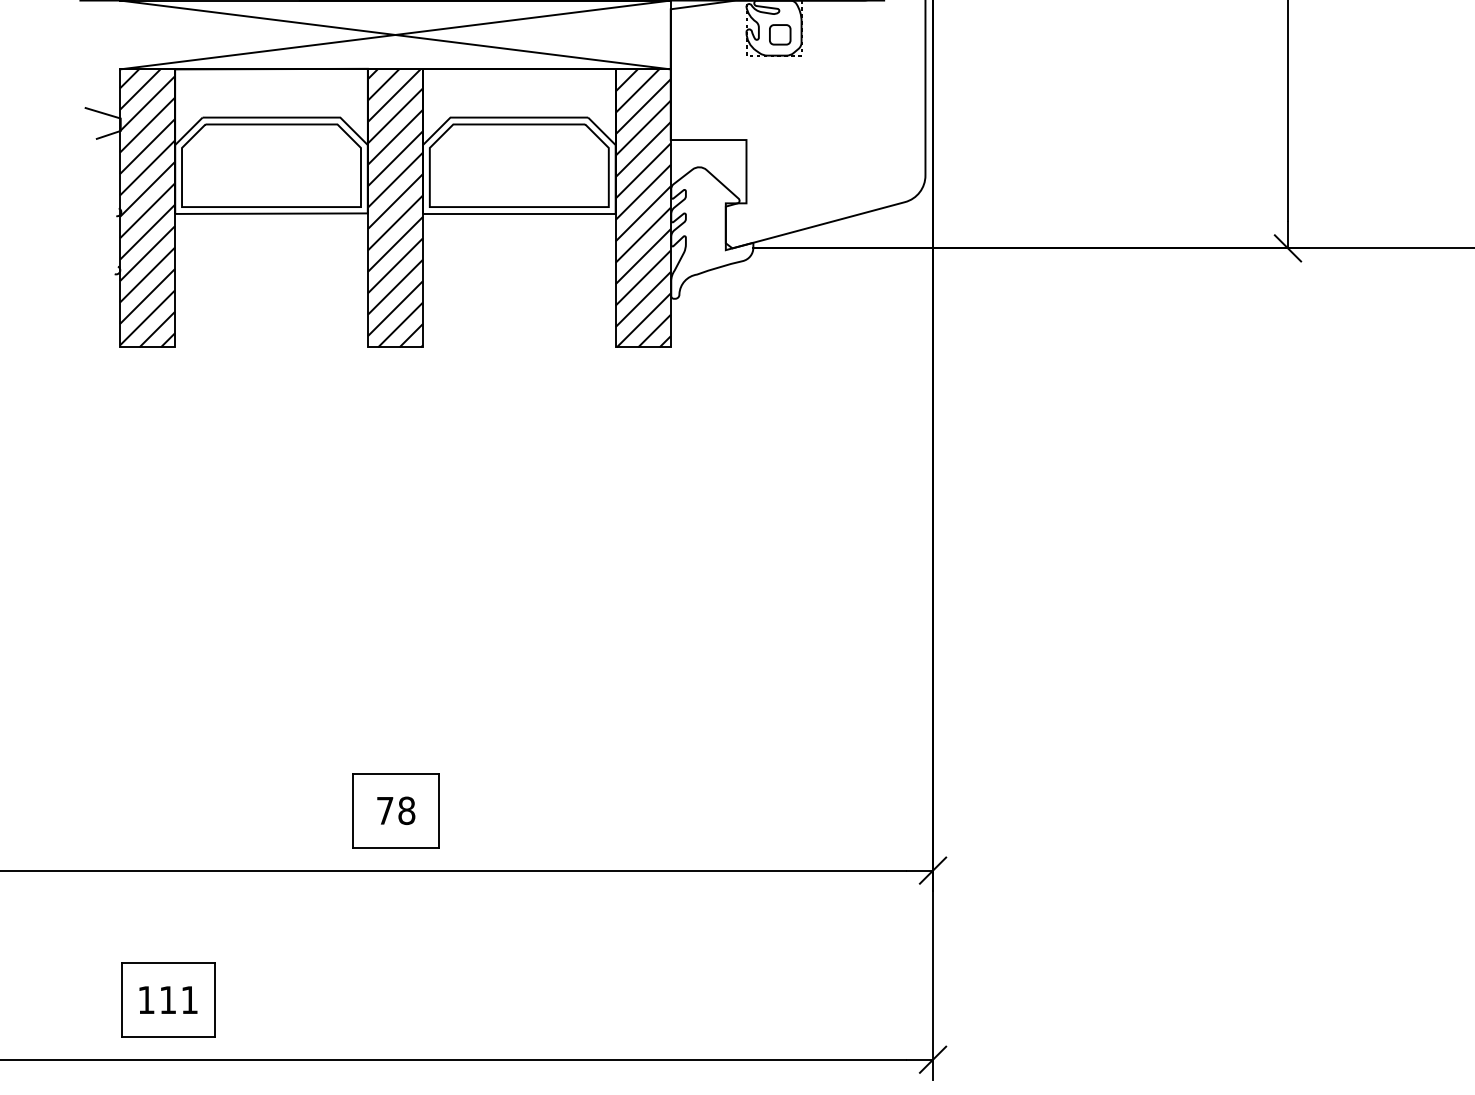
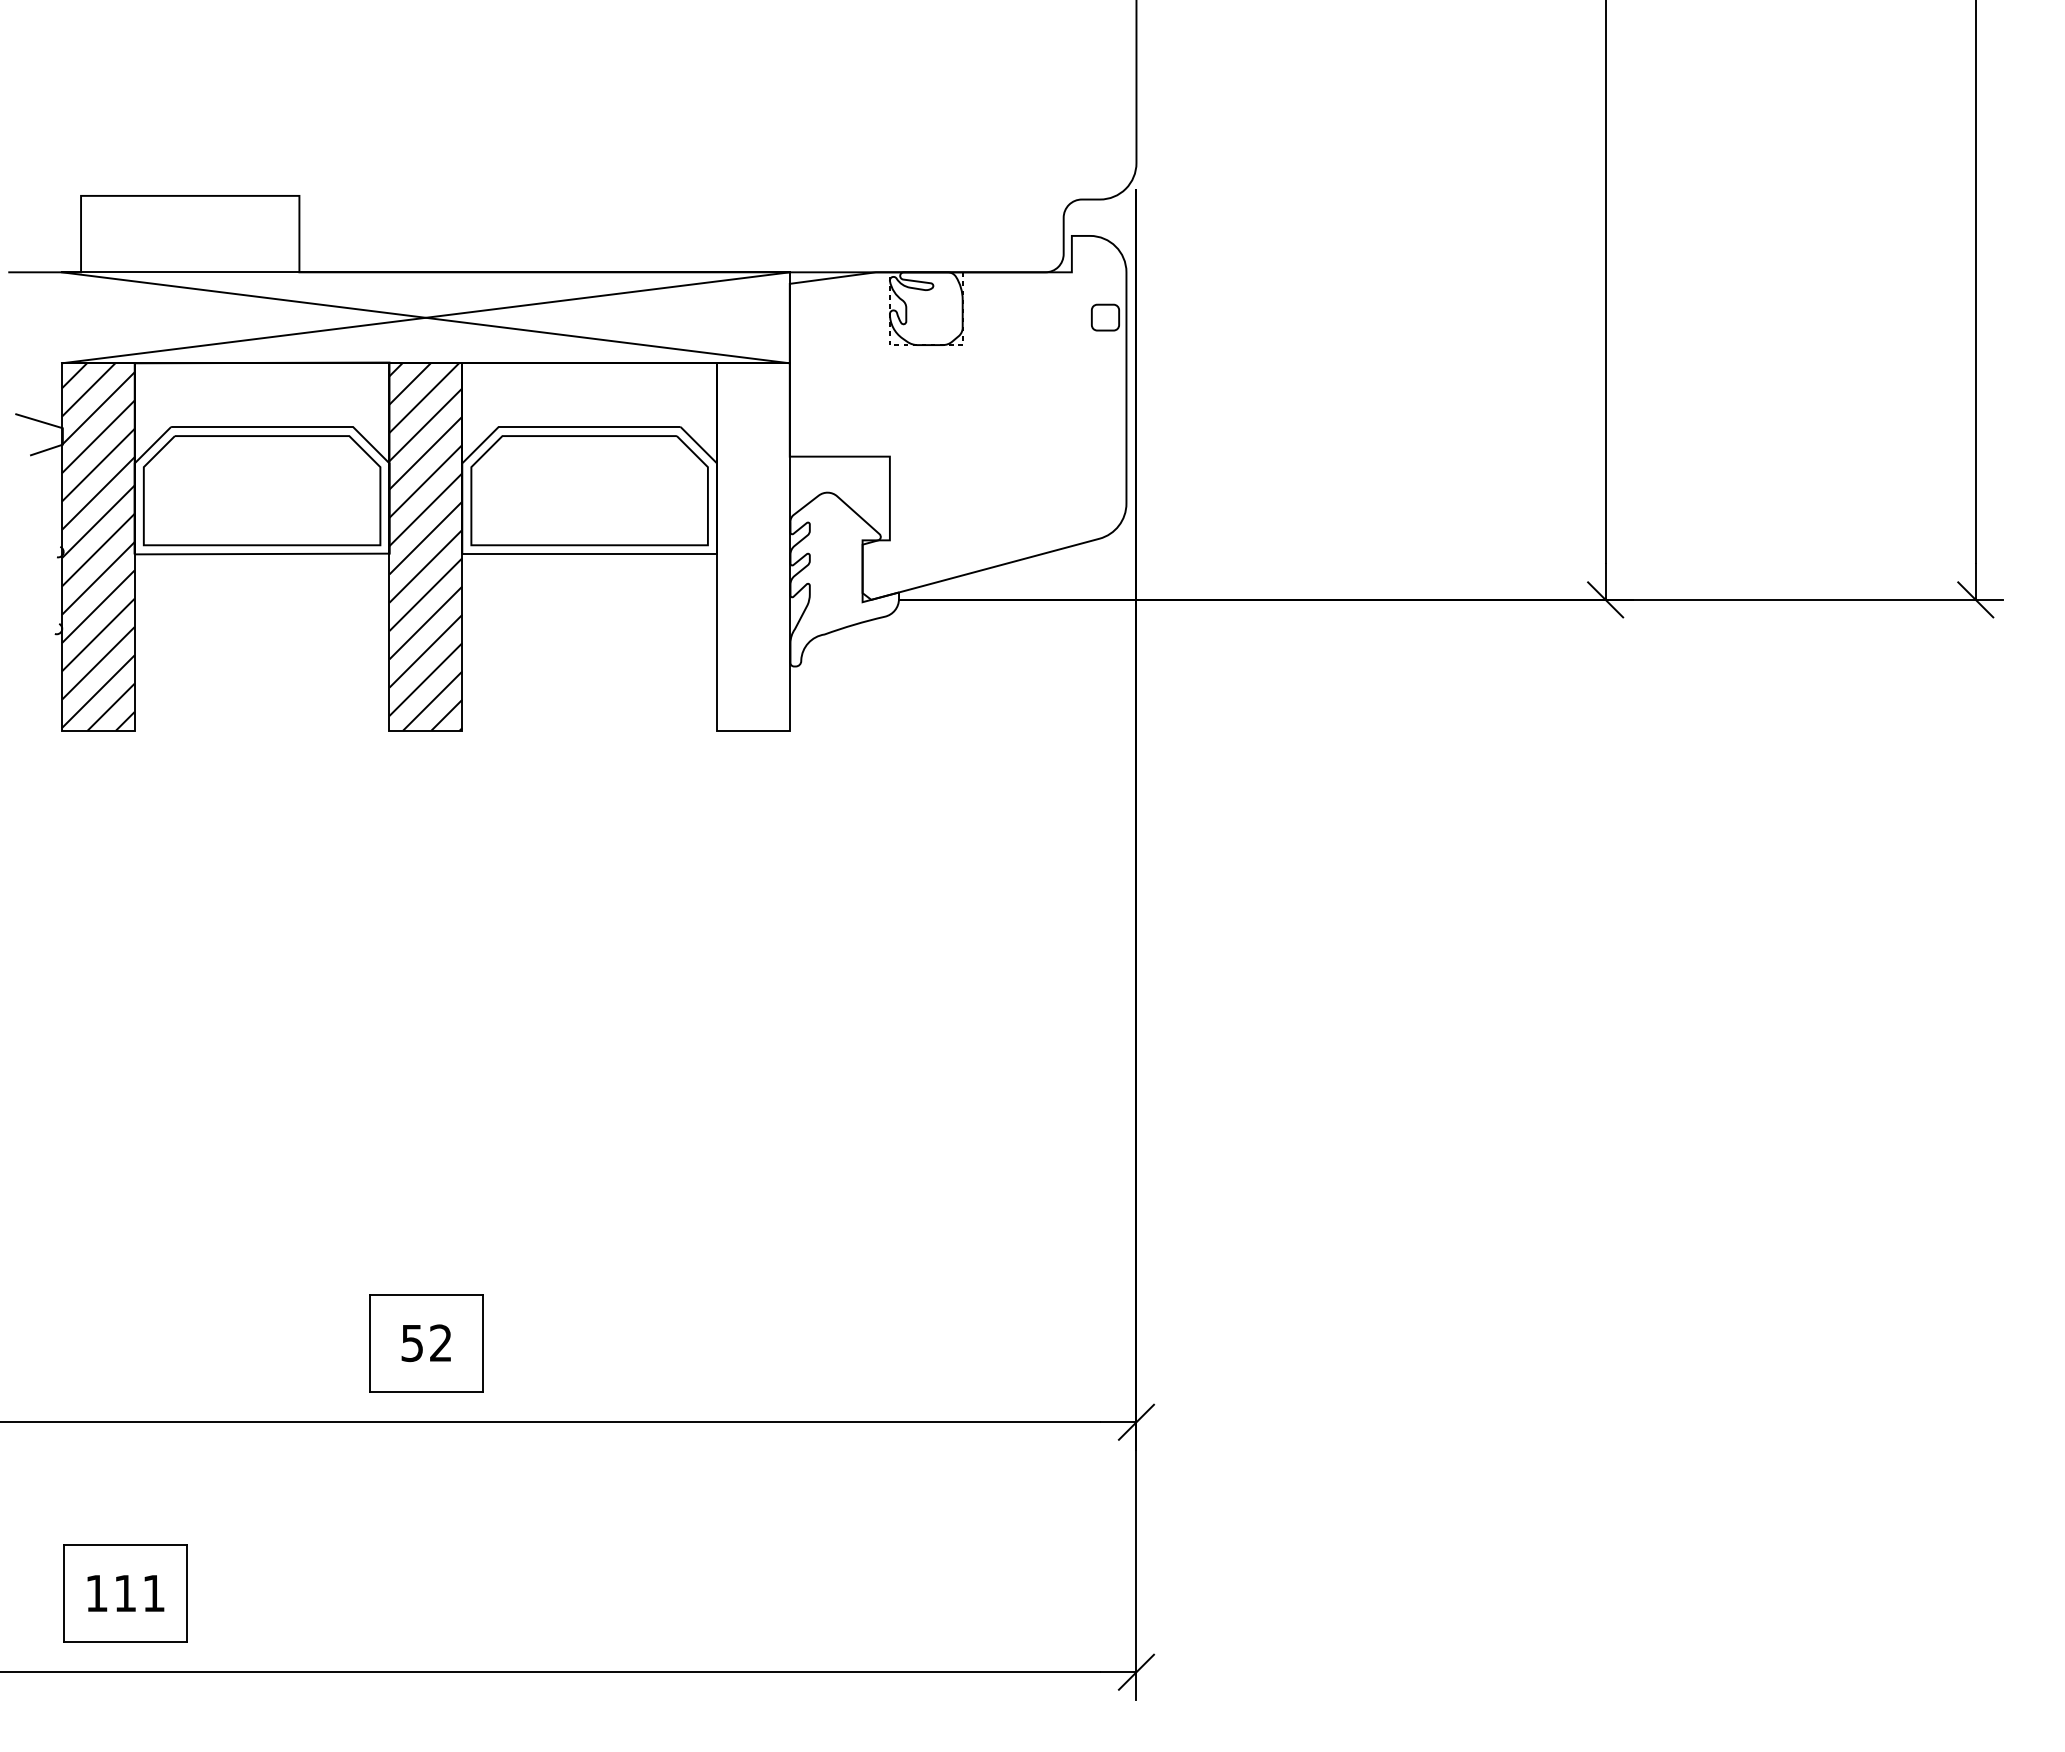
part: (780, 34) -> (1105, 317), moved
hatch: (643, 208) -> (753, 546), removed
text: (395, 811) -> (426, 1343), 78 -> 52

